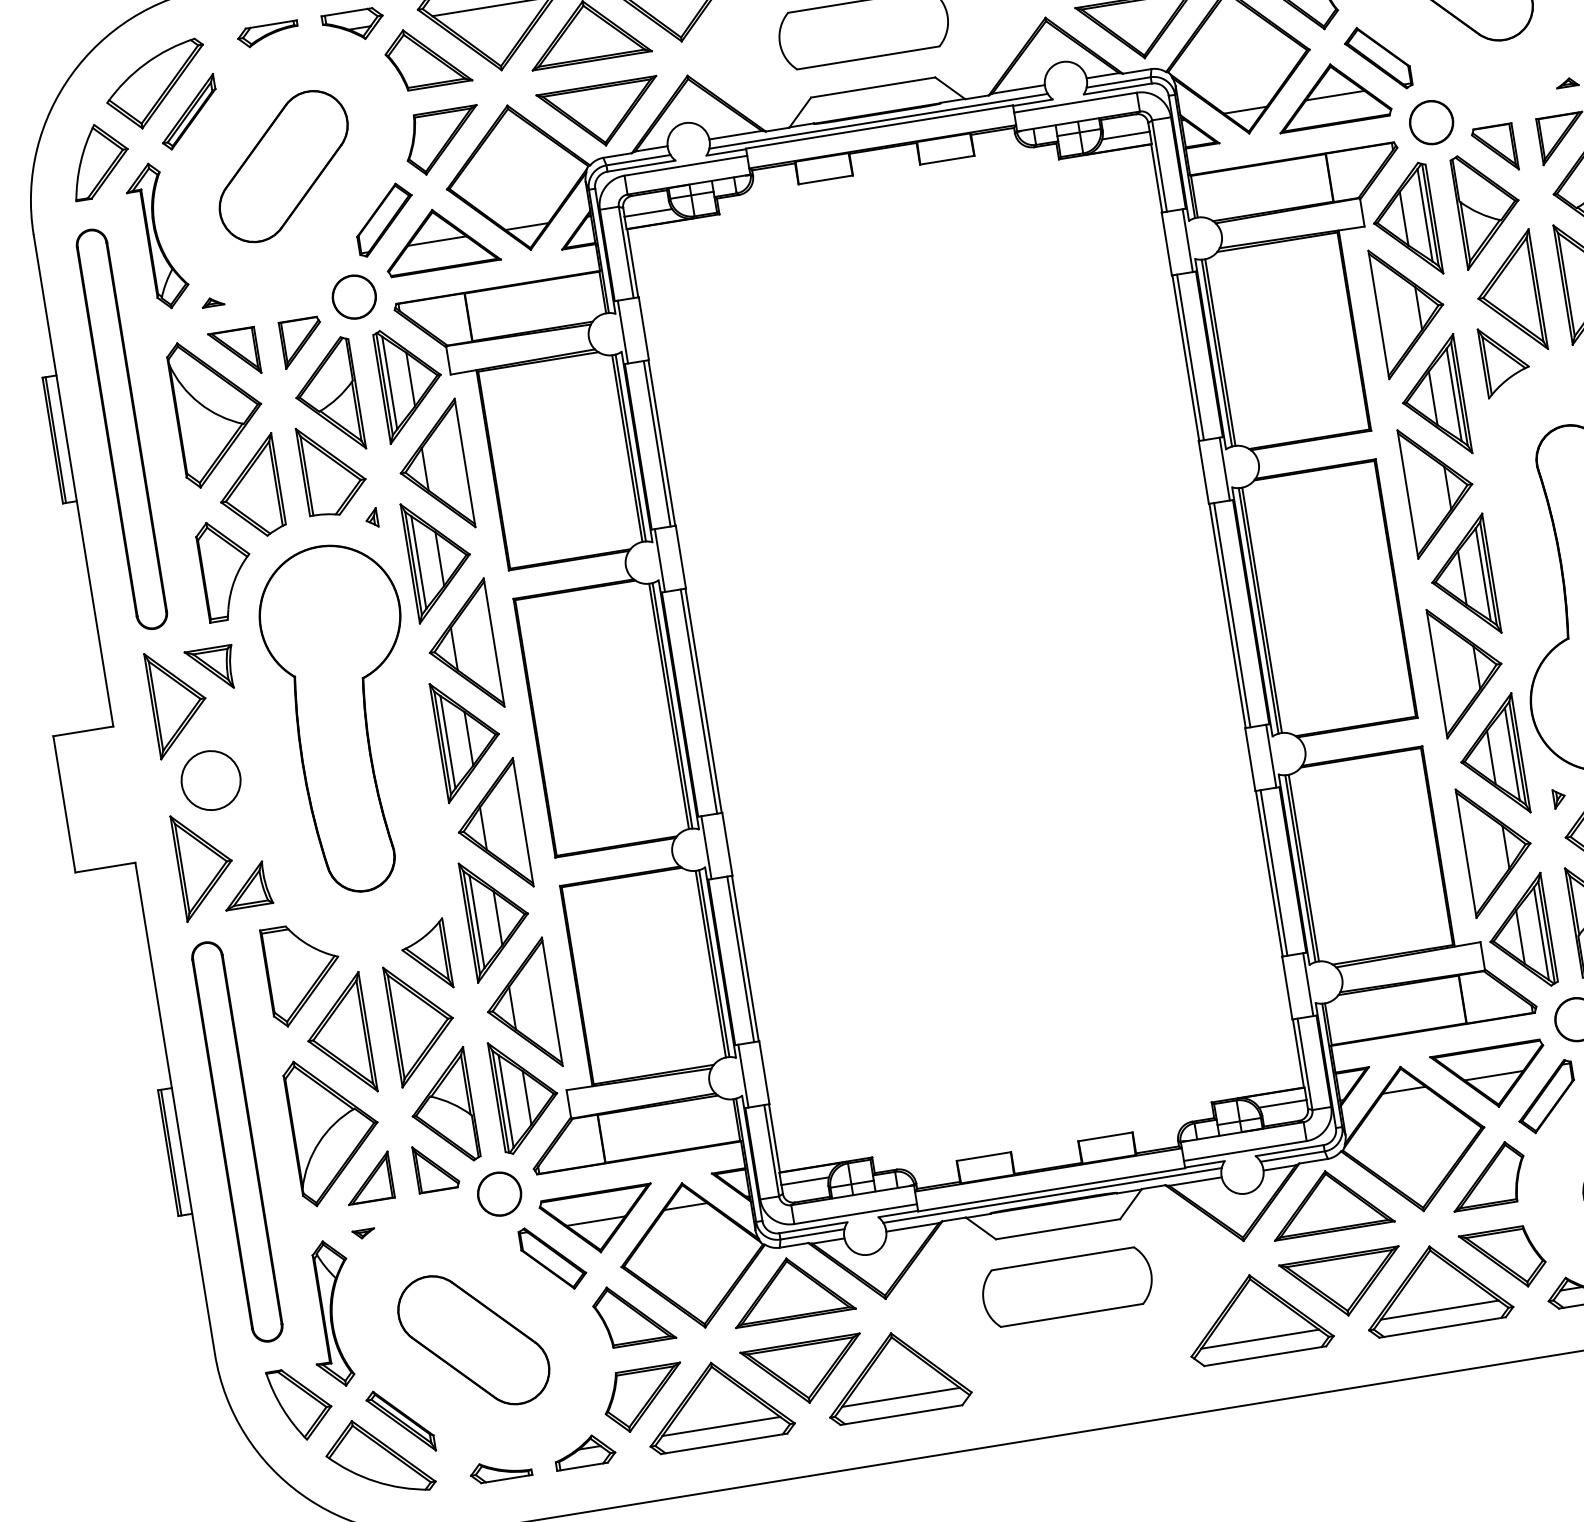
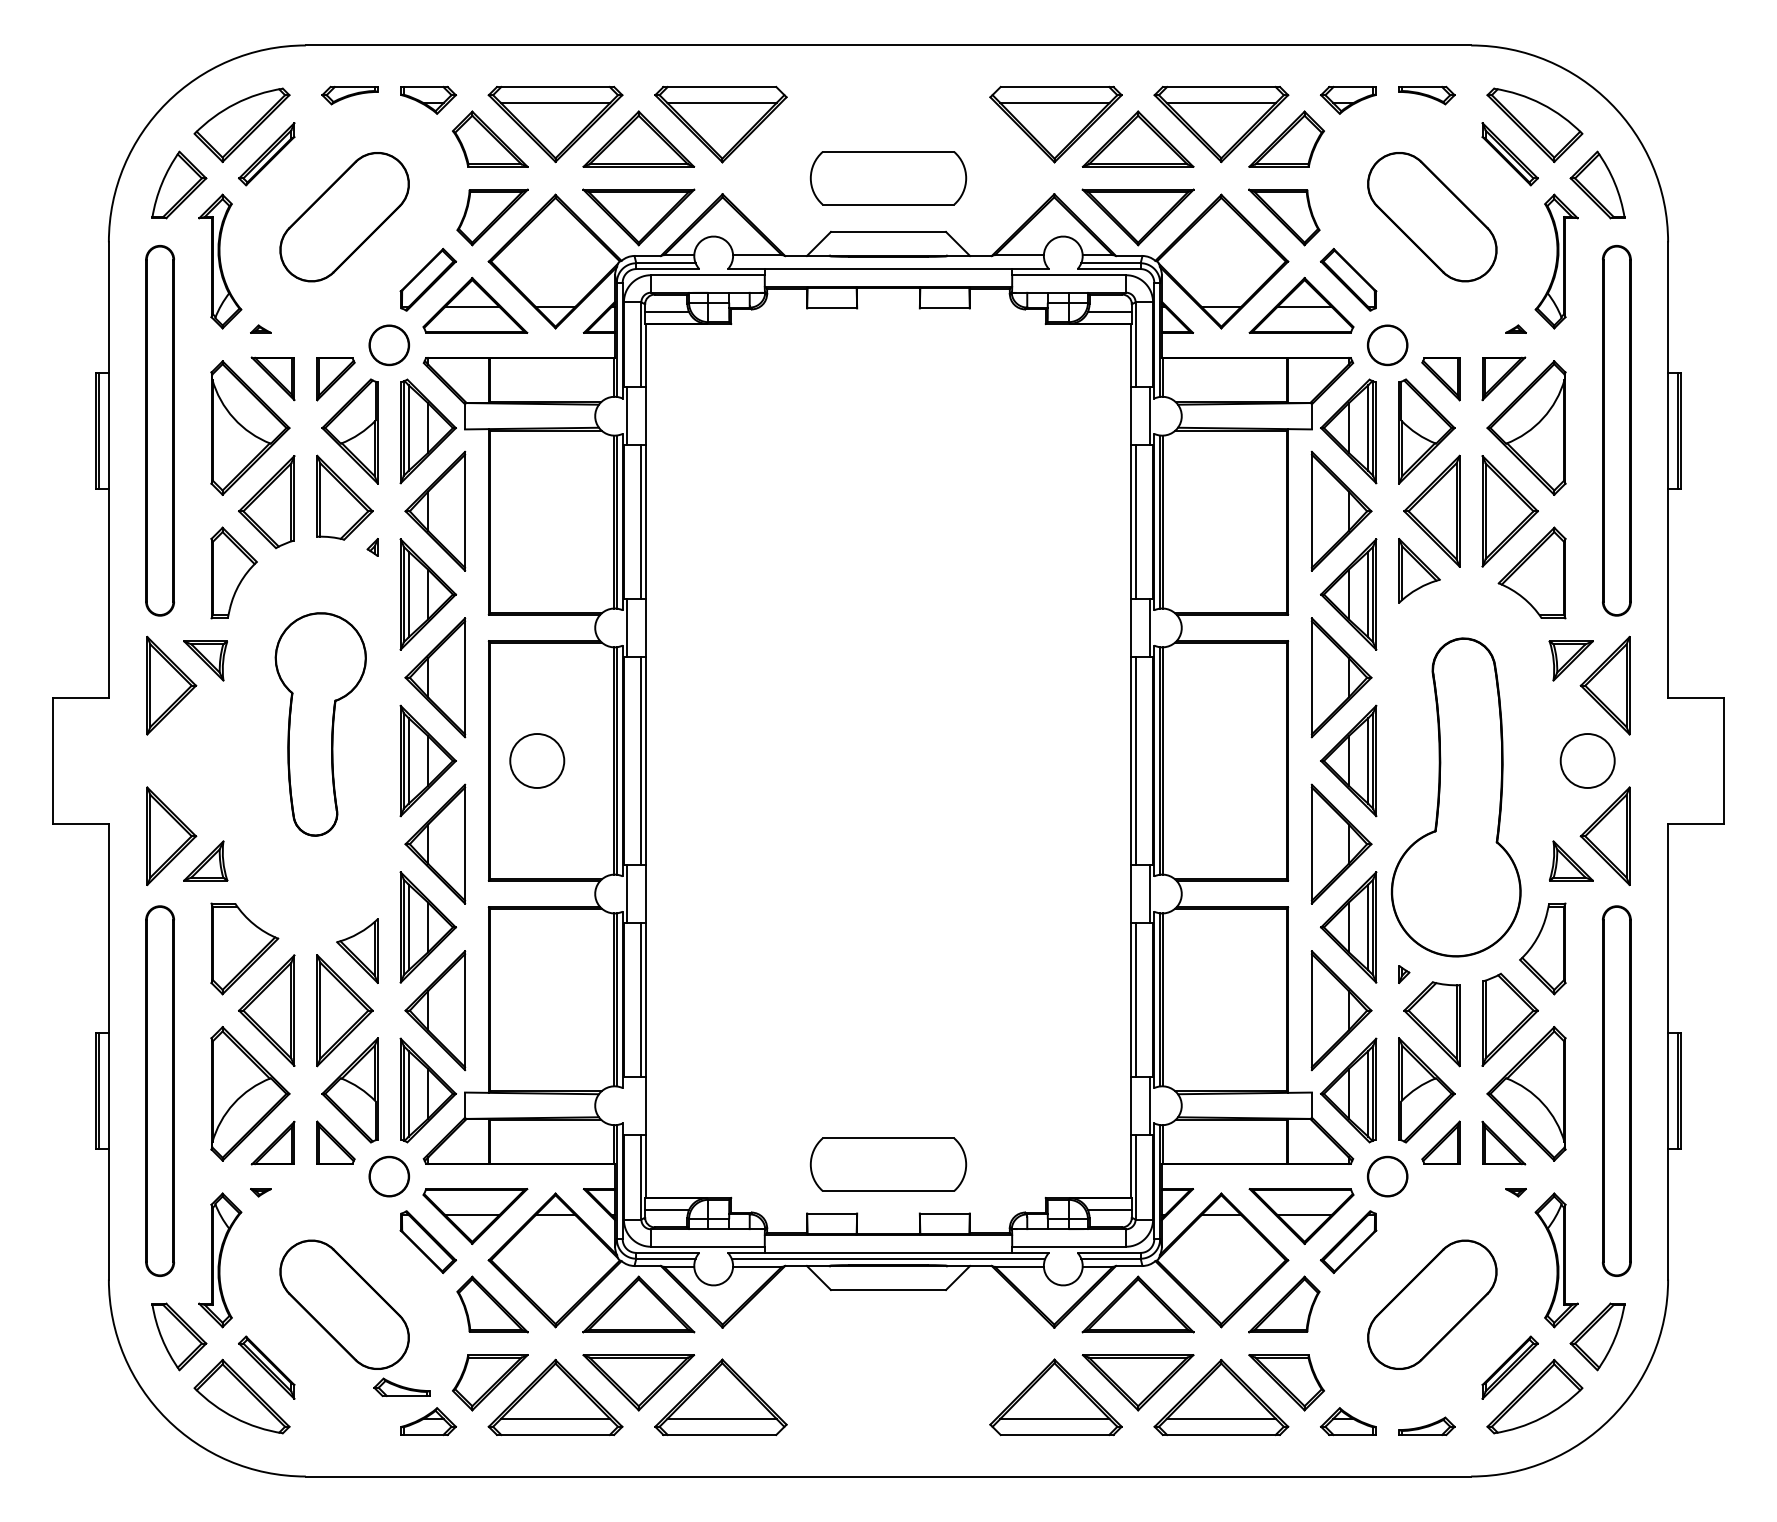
line: (878, 121) -> (888, 263), removed
part: (346, 718) -> (320, 724), size x0.7
circle: (211, 780) -> (537, 760), moved
line: (743, 1075) -> (626, 1105), removed
part: (1067, 1286) -> (888, 1164), moved
part: (500, 1469) -> (401, 1386), moved

